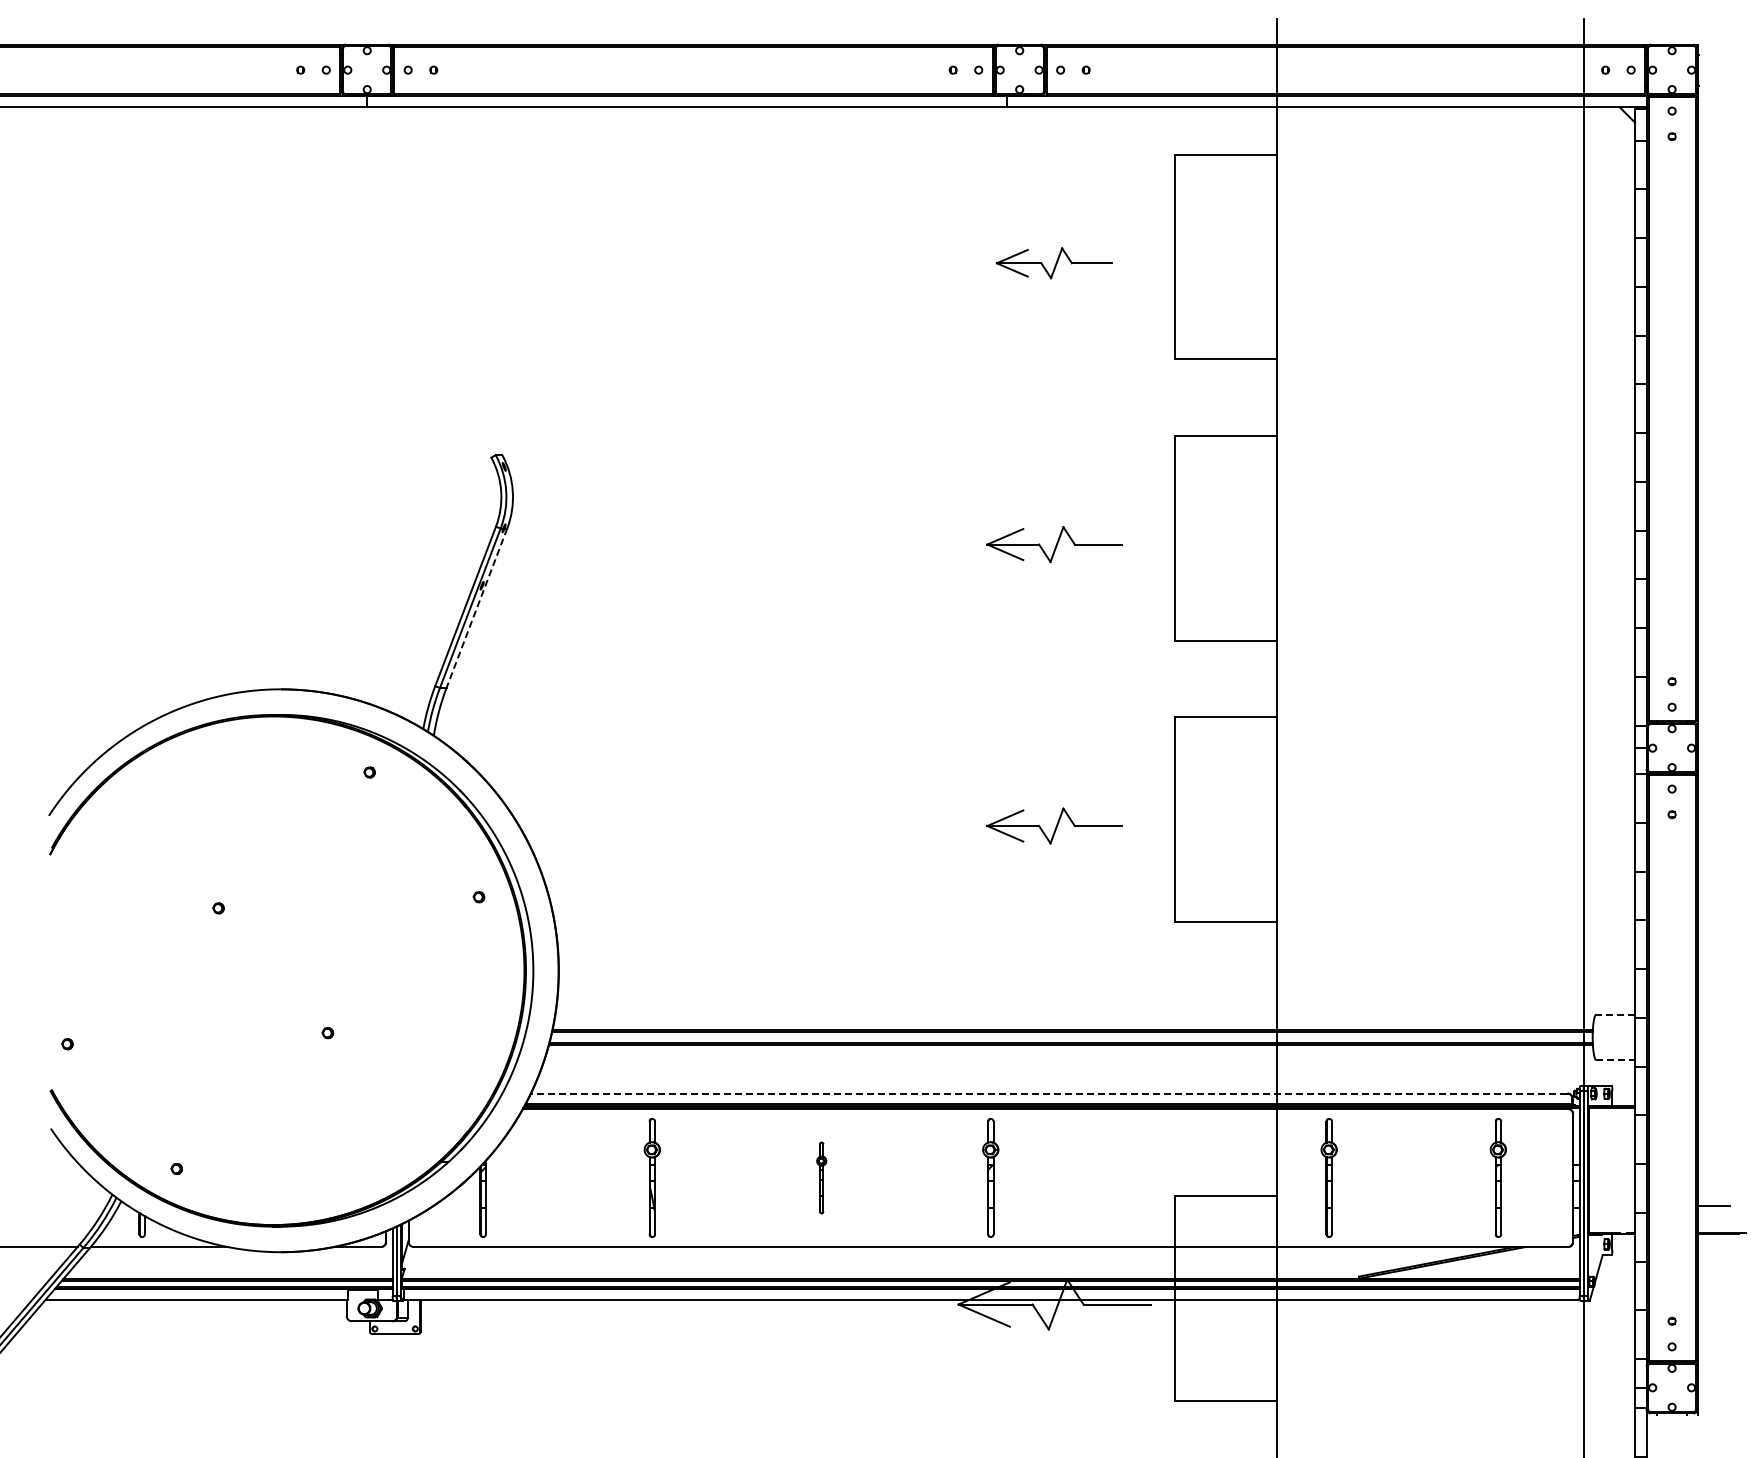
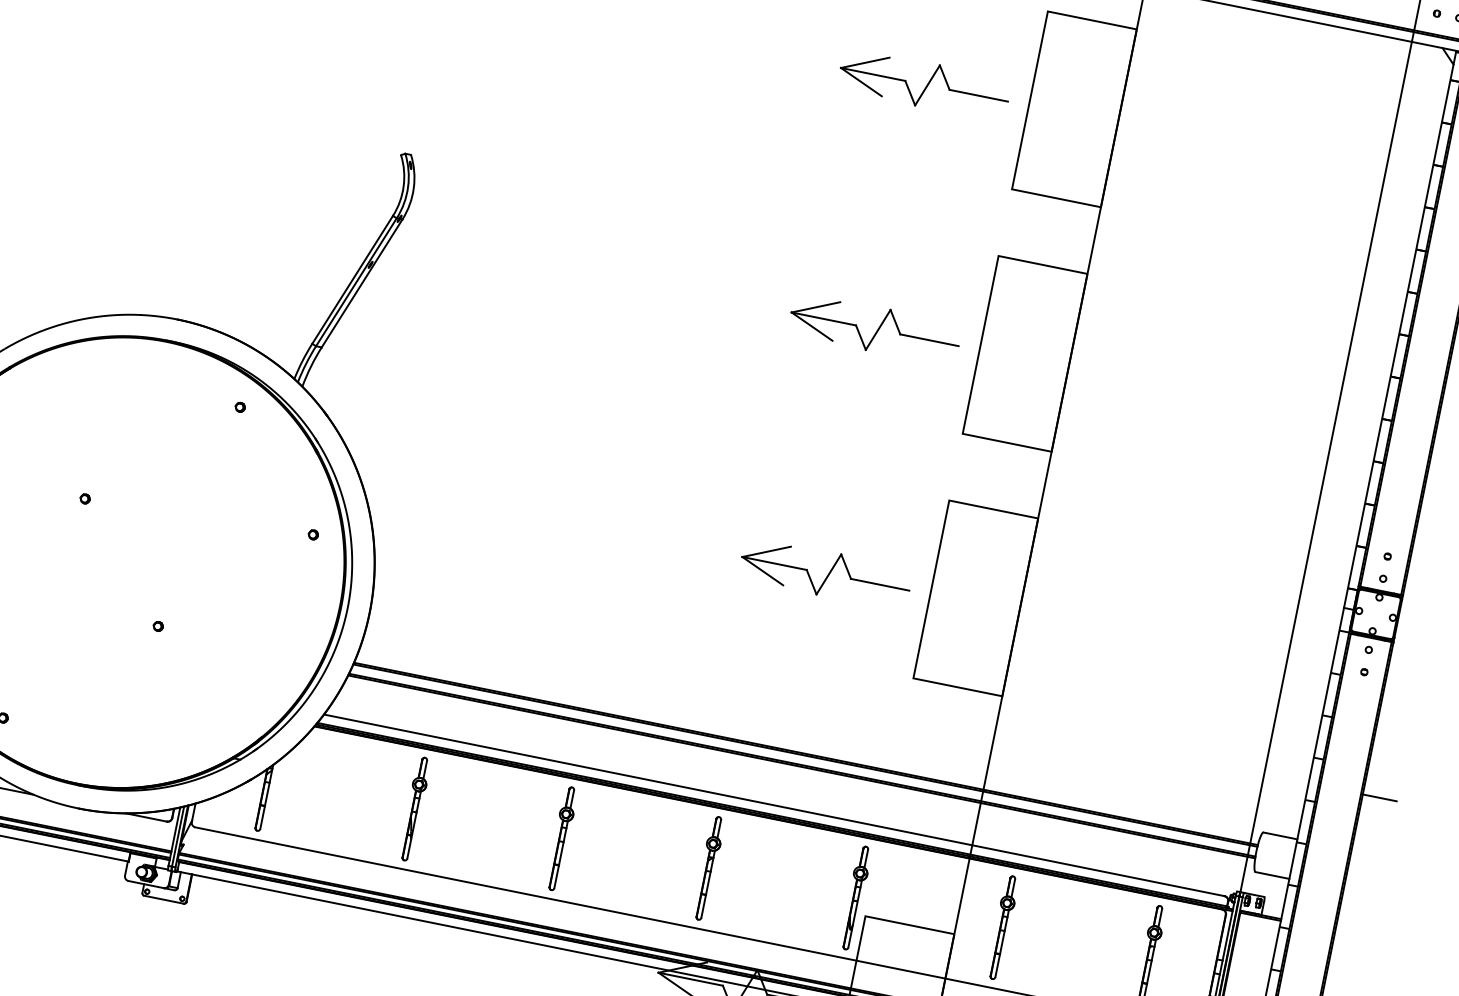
part: (1054, 263) -> (924, 85), size x1.67
part: (1054, 544) -> (875, 329), size x1.43
line: (476, 608) -> (361, 283), dashed -> solid
part: (1054, 825) -> (825, 573), size x1.43
line: (1716, 950) -> (1379, 797), added
line: (1615, 1014) -> (1280, 835), dashed -> solid
line: (1616, 1060) -> (1272, 875), dashed -> solid
line: (1048, 1093) -> (773, 805), dashed -> solid
part: (821, 1177) -> (561, 838), size x1.67
part: (1159, 1177) -> (855, 897), added

